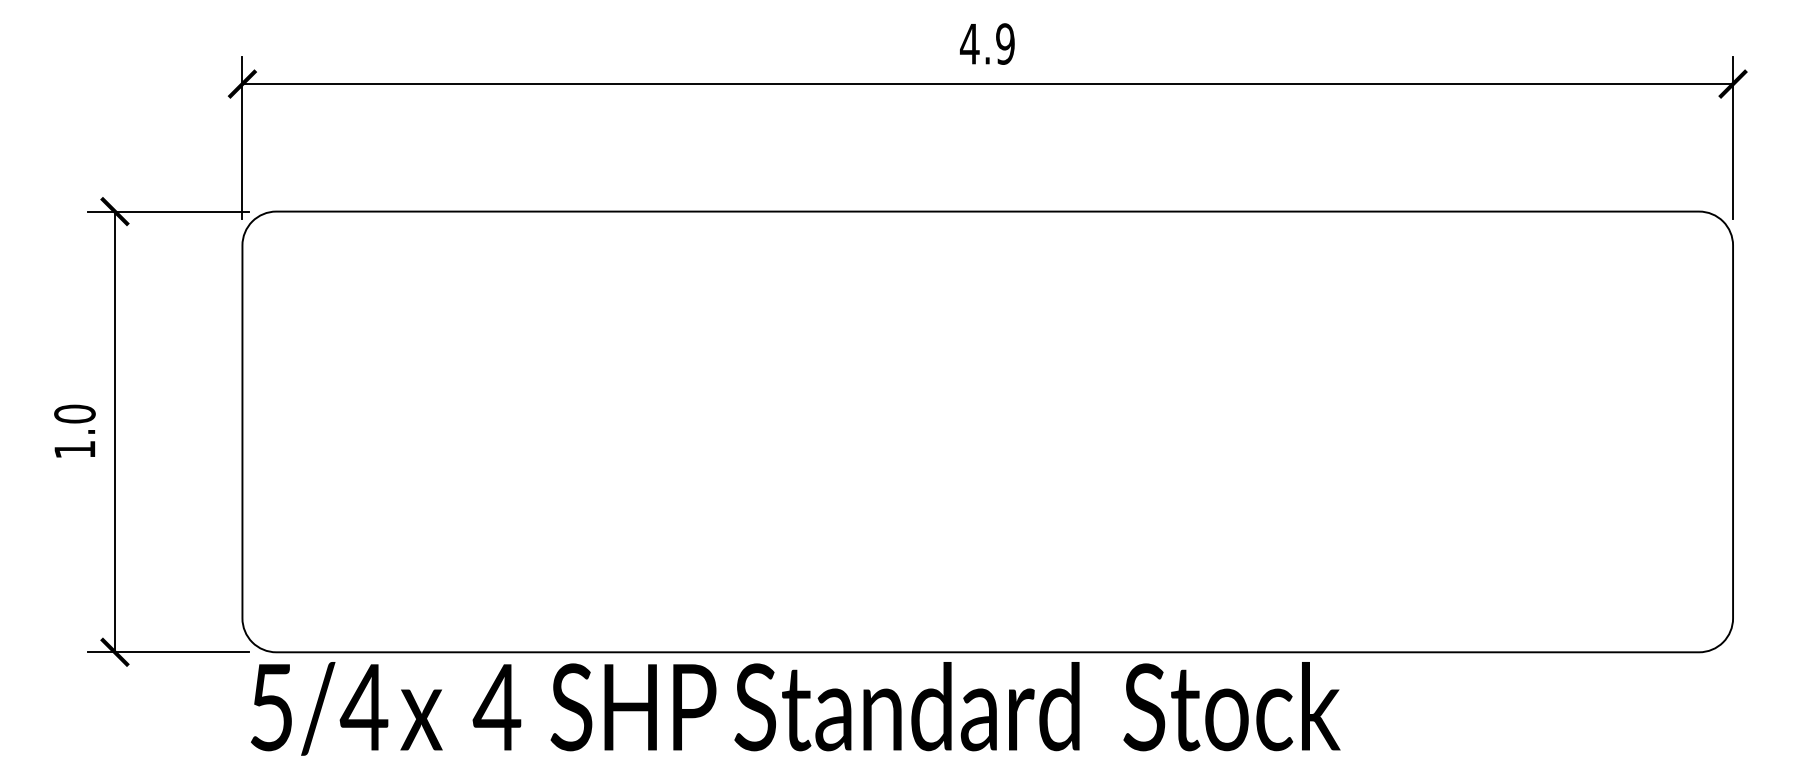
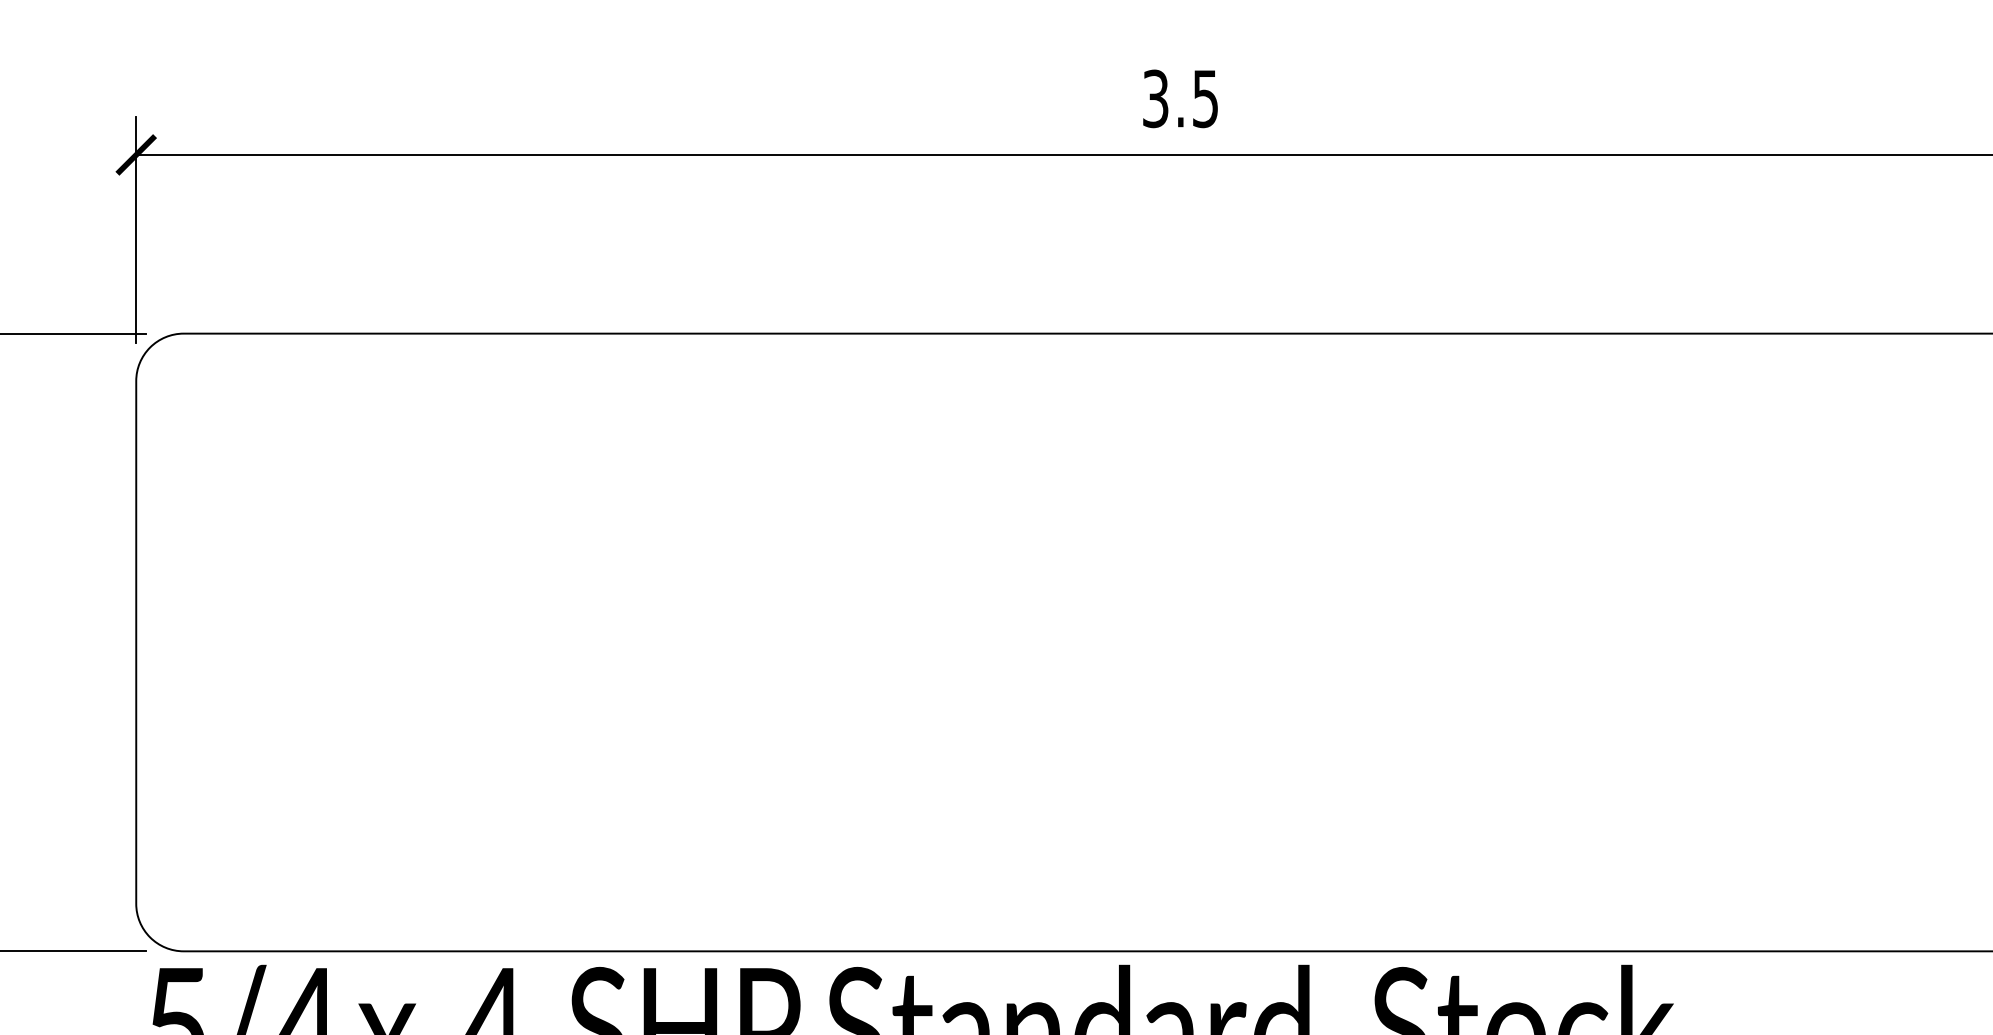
text: (986, 43) -> (1179, 98), 4.9 -> 3.5

